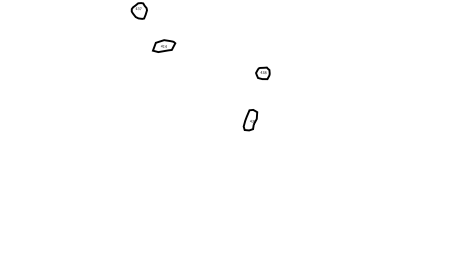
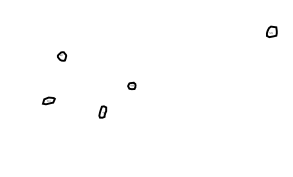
part: (163, 45) -> (48, 100), moved
part: (249, 119) -> (102, 111), moved

